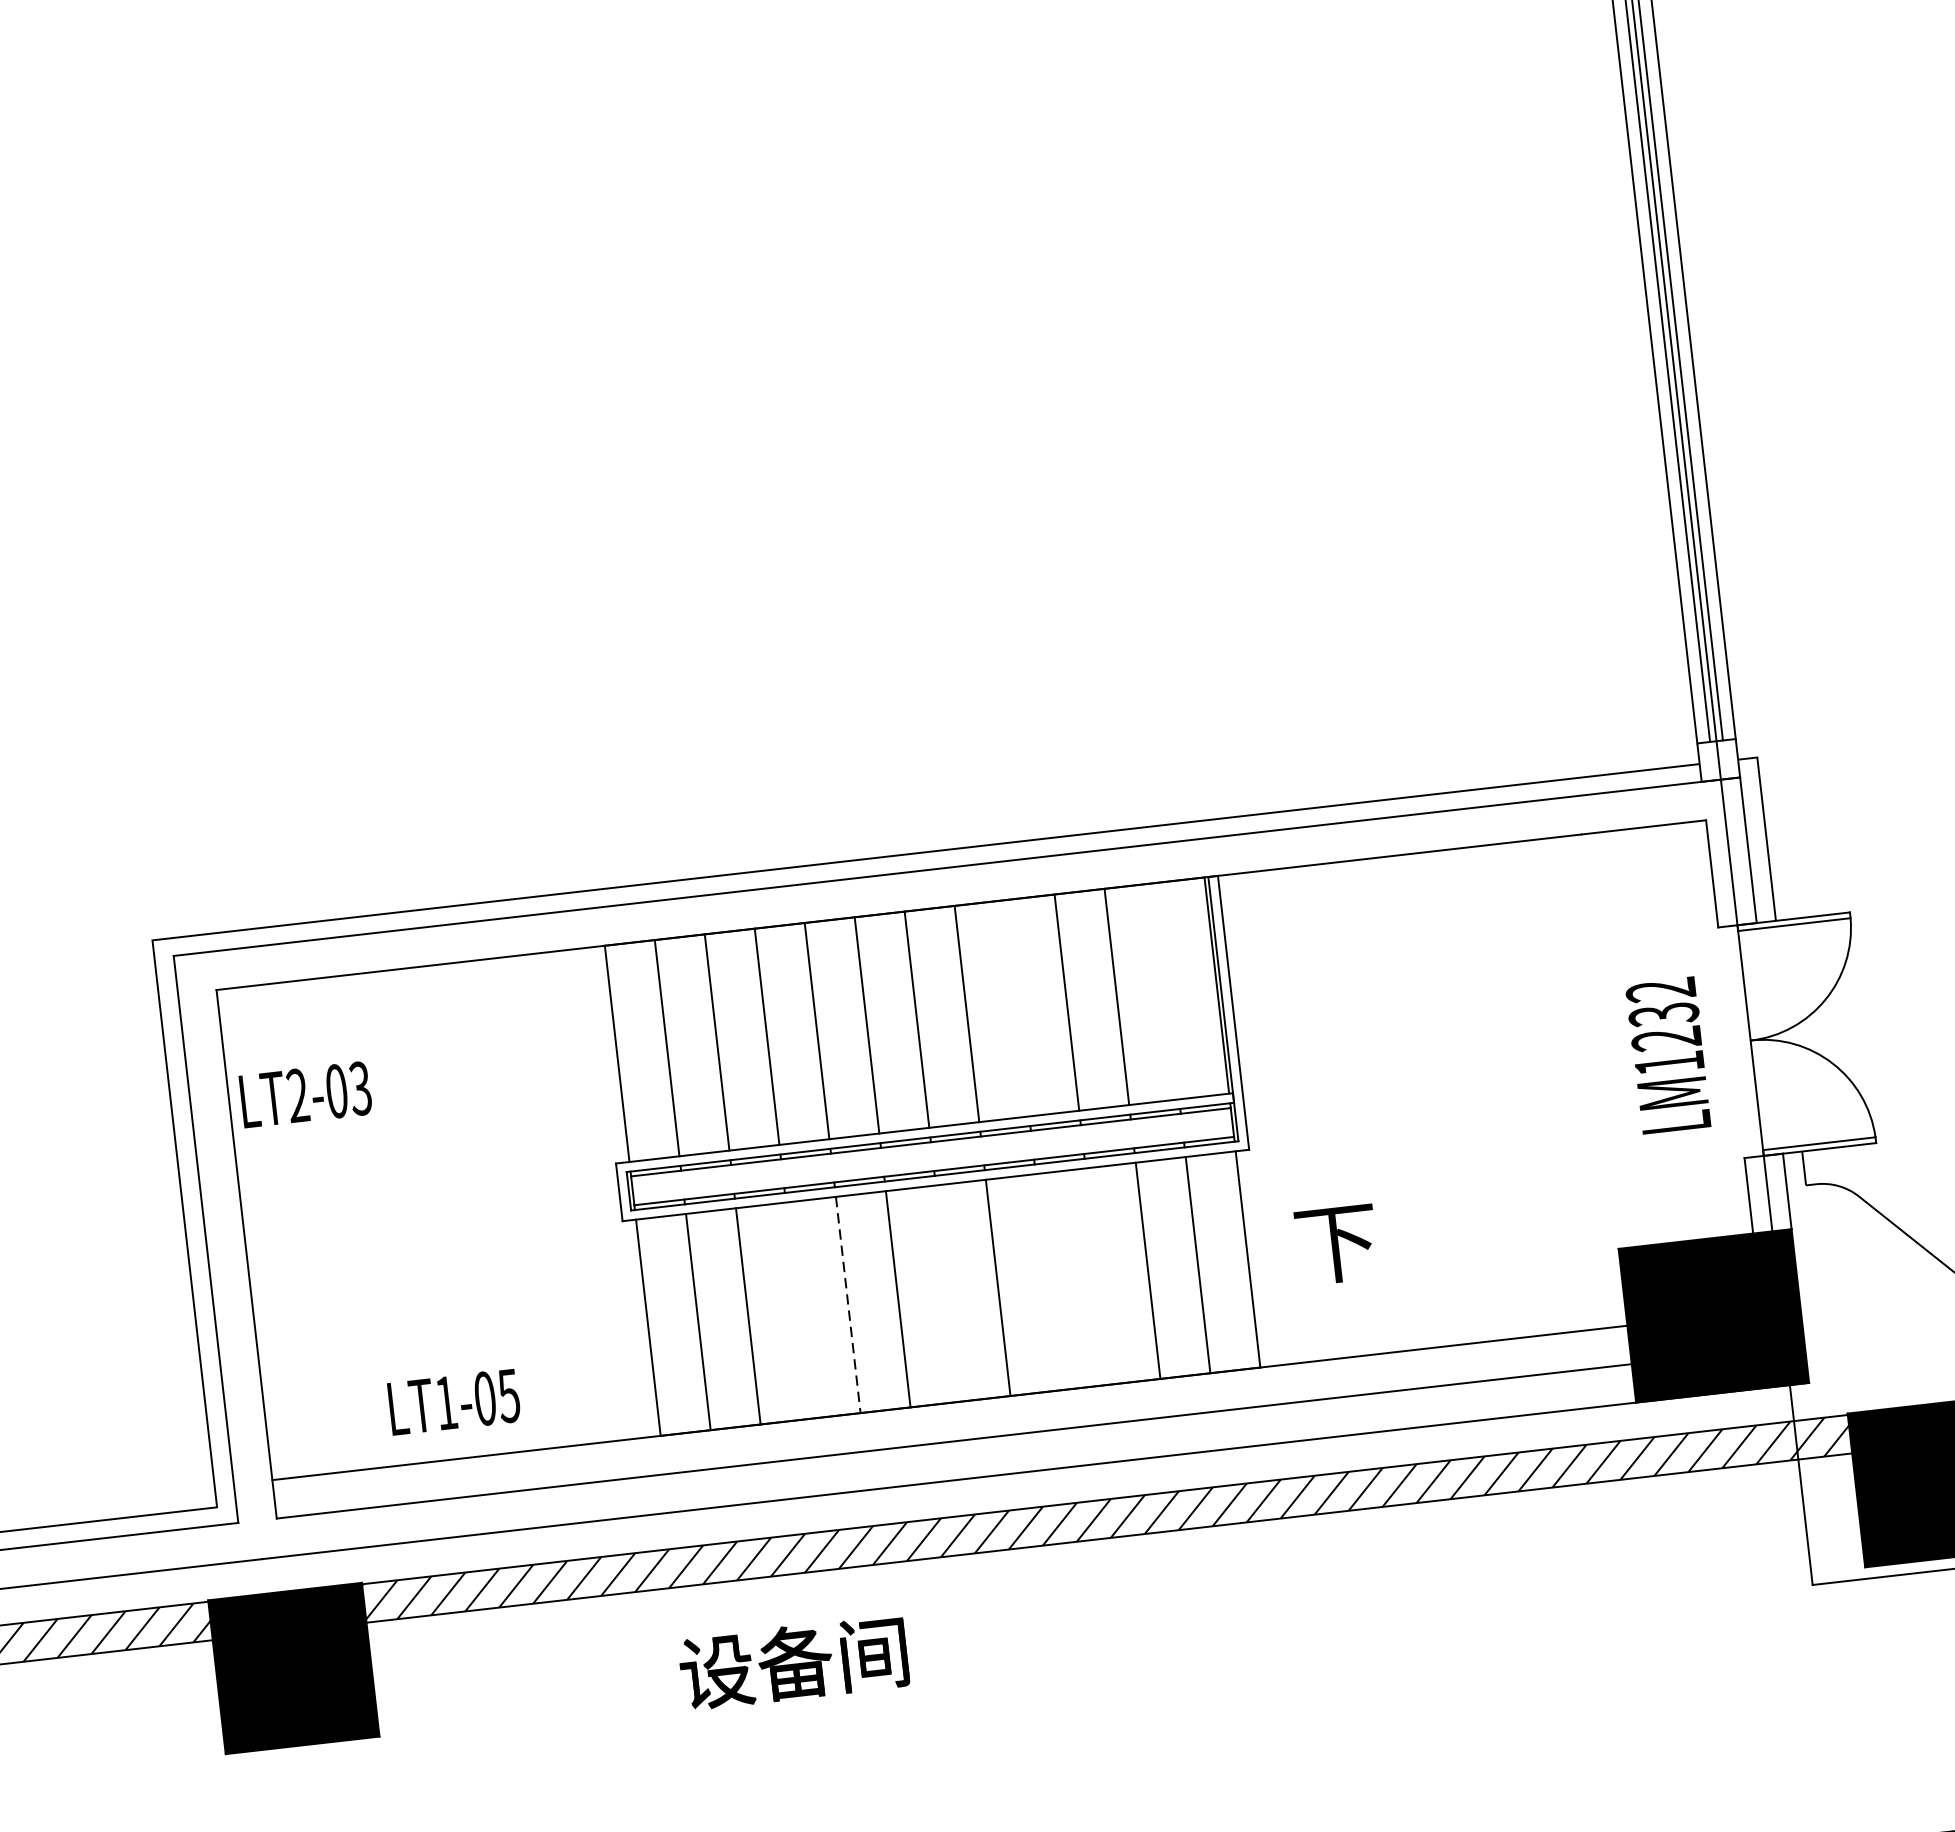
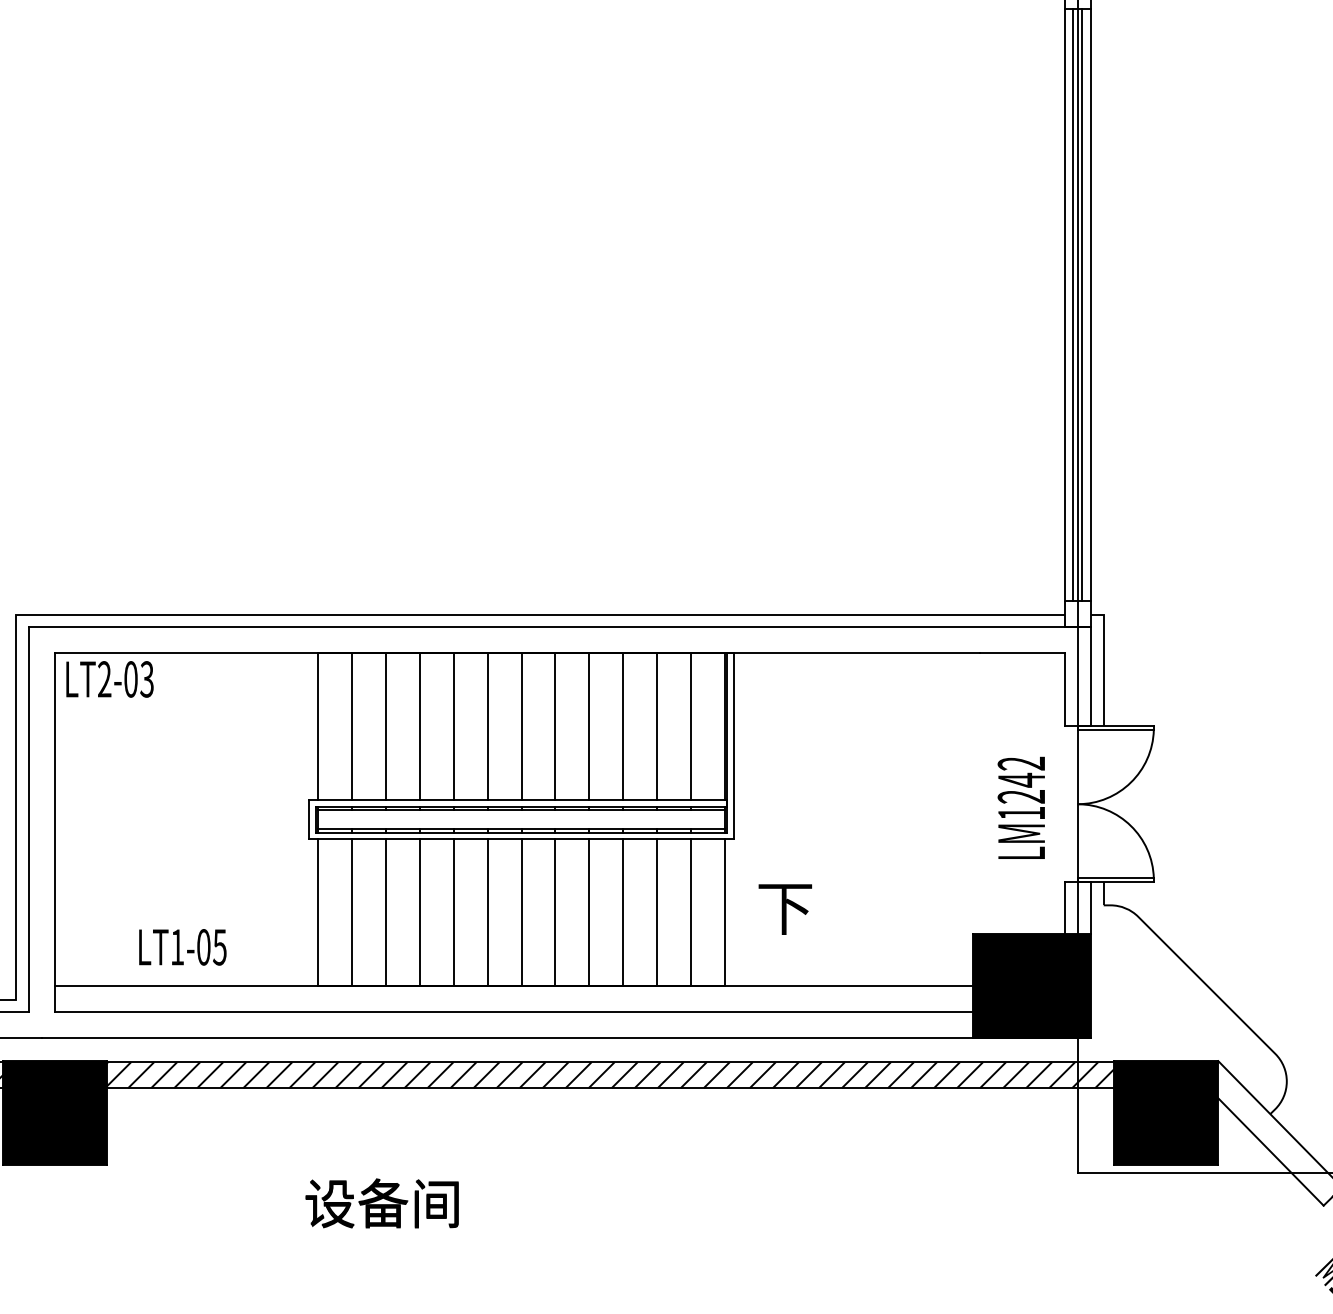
line: (1166, 990) -> (690, 726), added
line: (1017, 1007) -> (589, 726), added
text: (1663, 1013) -> (1021, 779), LM1232 -> LM1242
text: (305, 1095) -> (109, 679), moved
line: (1098, 1276) -> (623, 912), added
line: (1048, 1282) -> (589, 912), added
line: (948, 1293) -> (521, 912), added
line: (847, 1305) -> (453, 912), dashed -> solid
line: (797, 1310) -> (419, 912), added
text: (792, 1662) -> (381, 1203), moved

